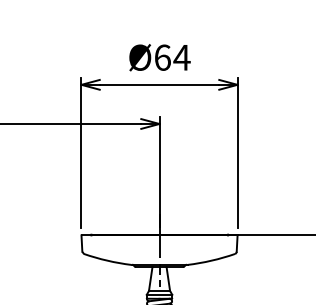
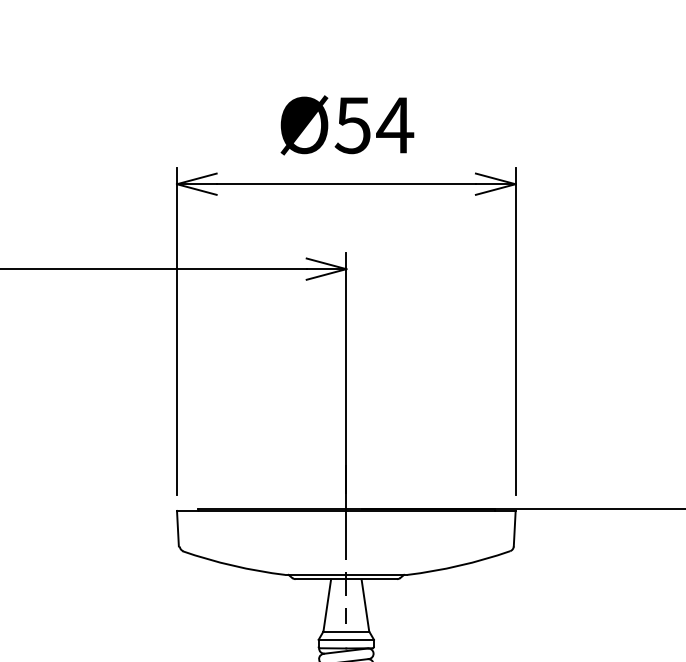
text: (162, 57) -> (352, 124), Ø64 -> Ø54

